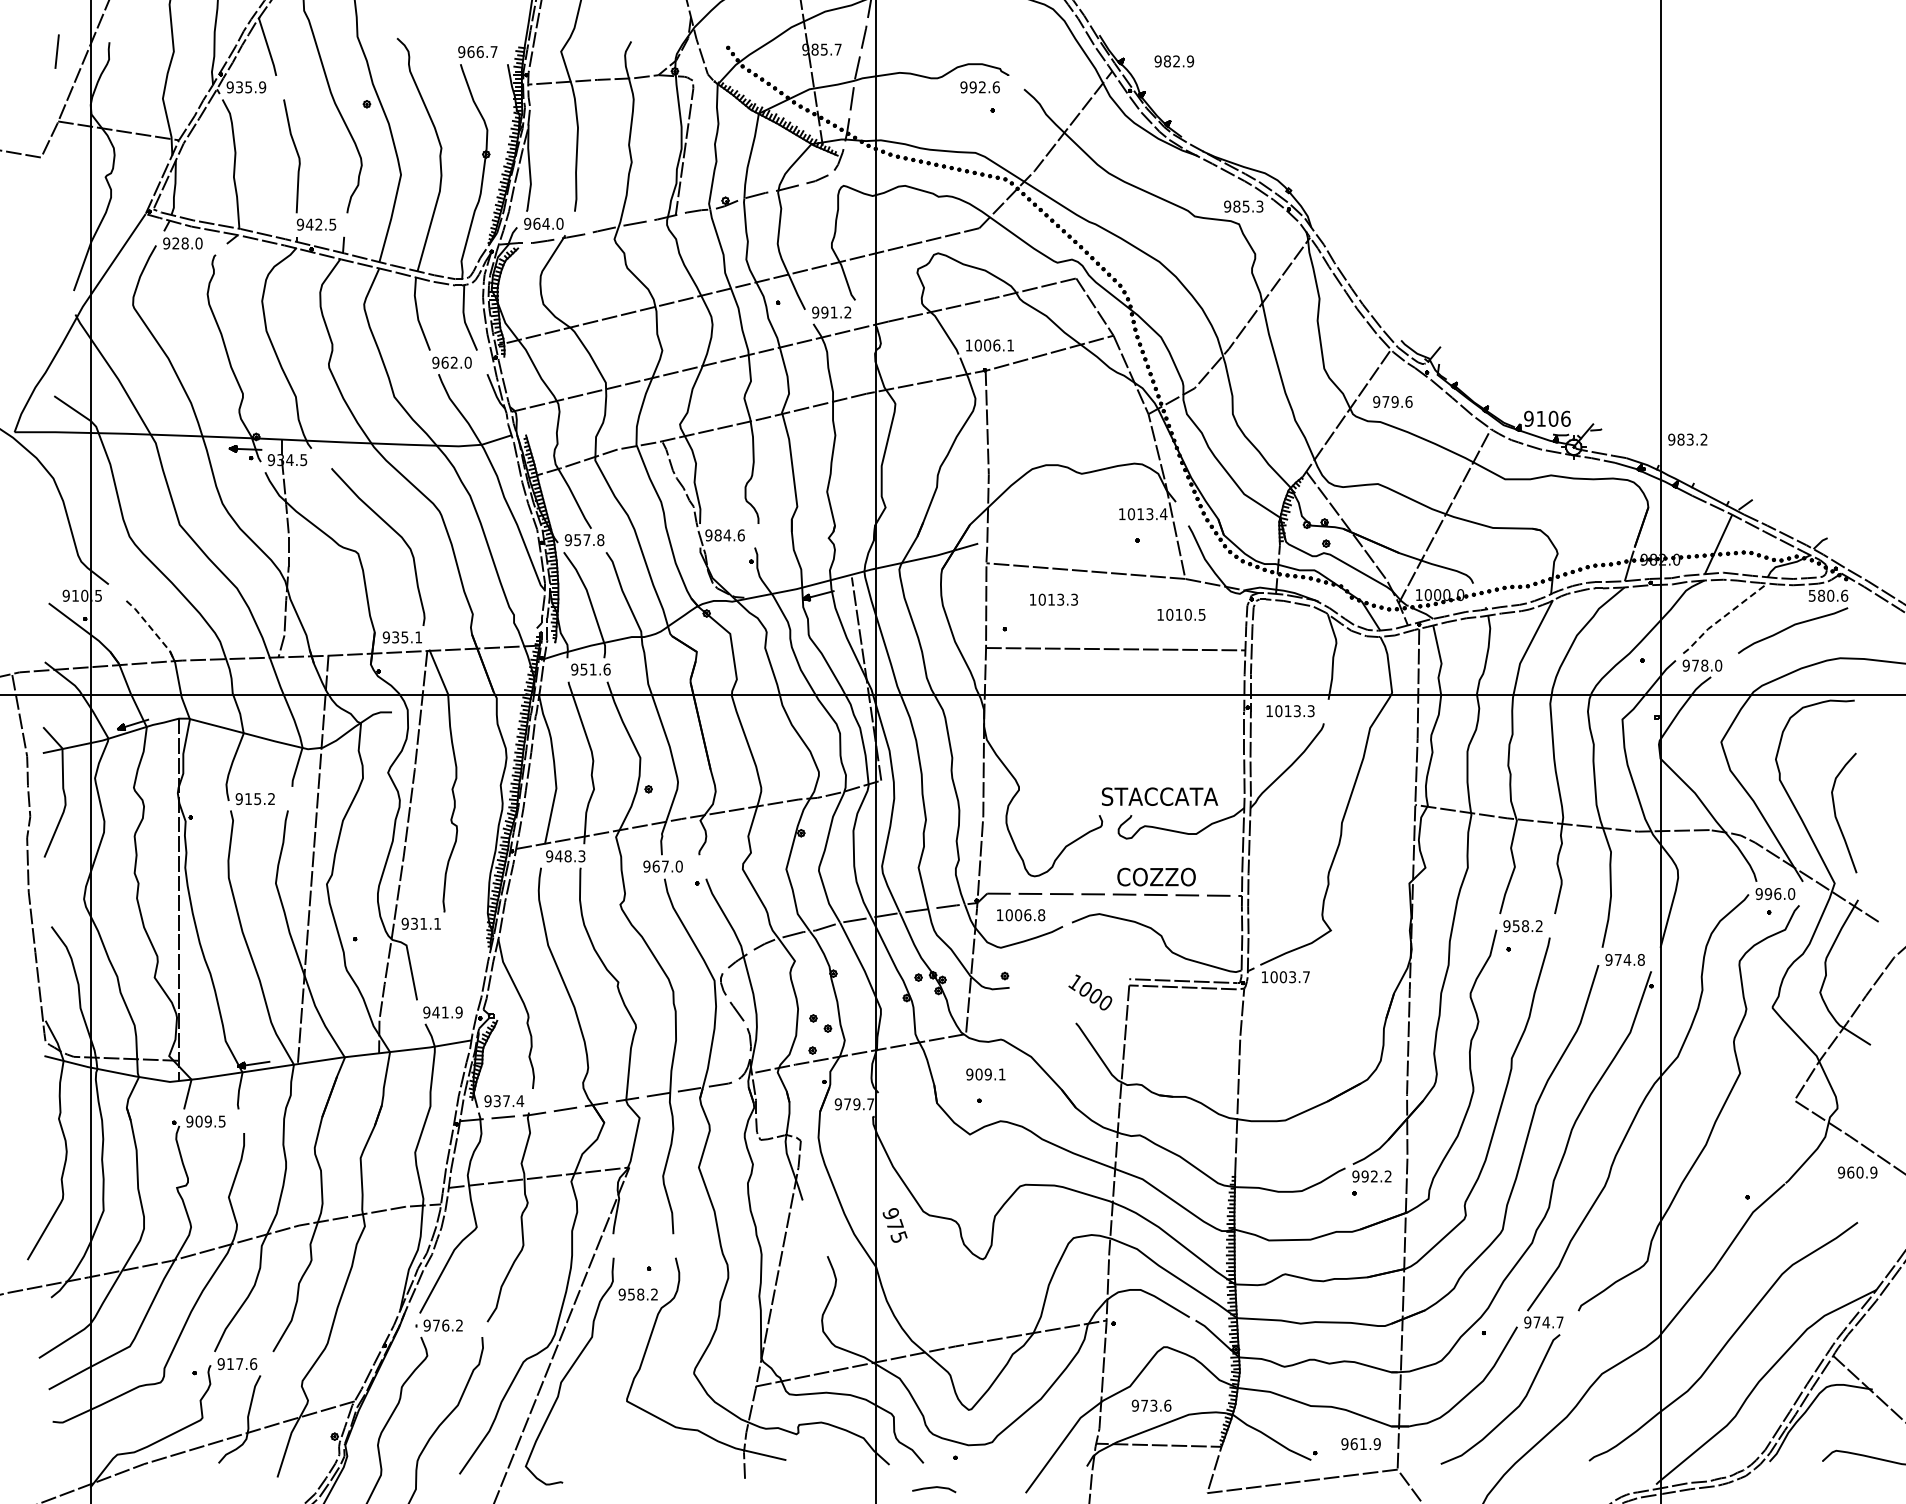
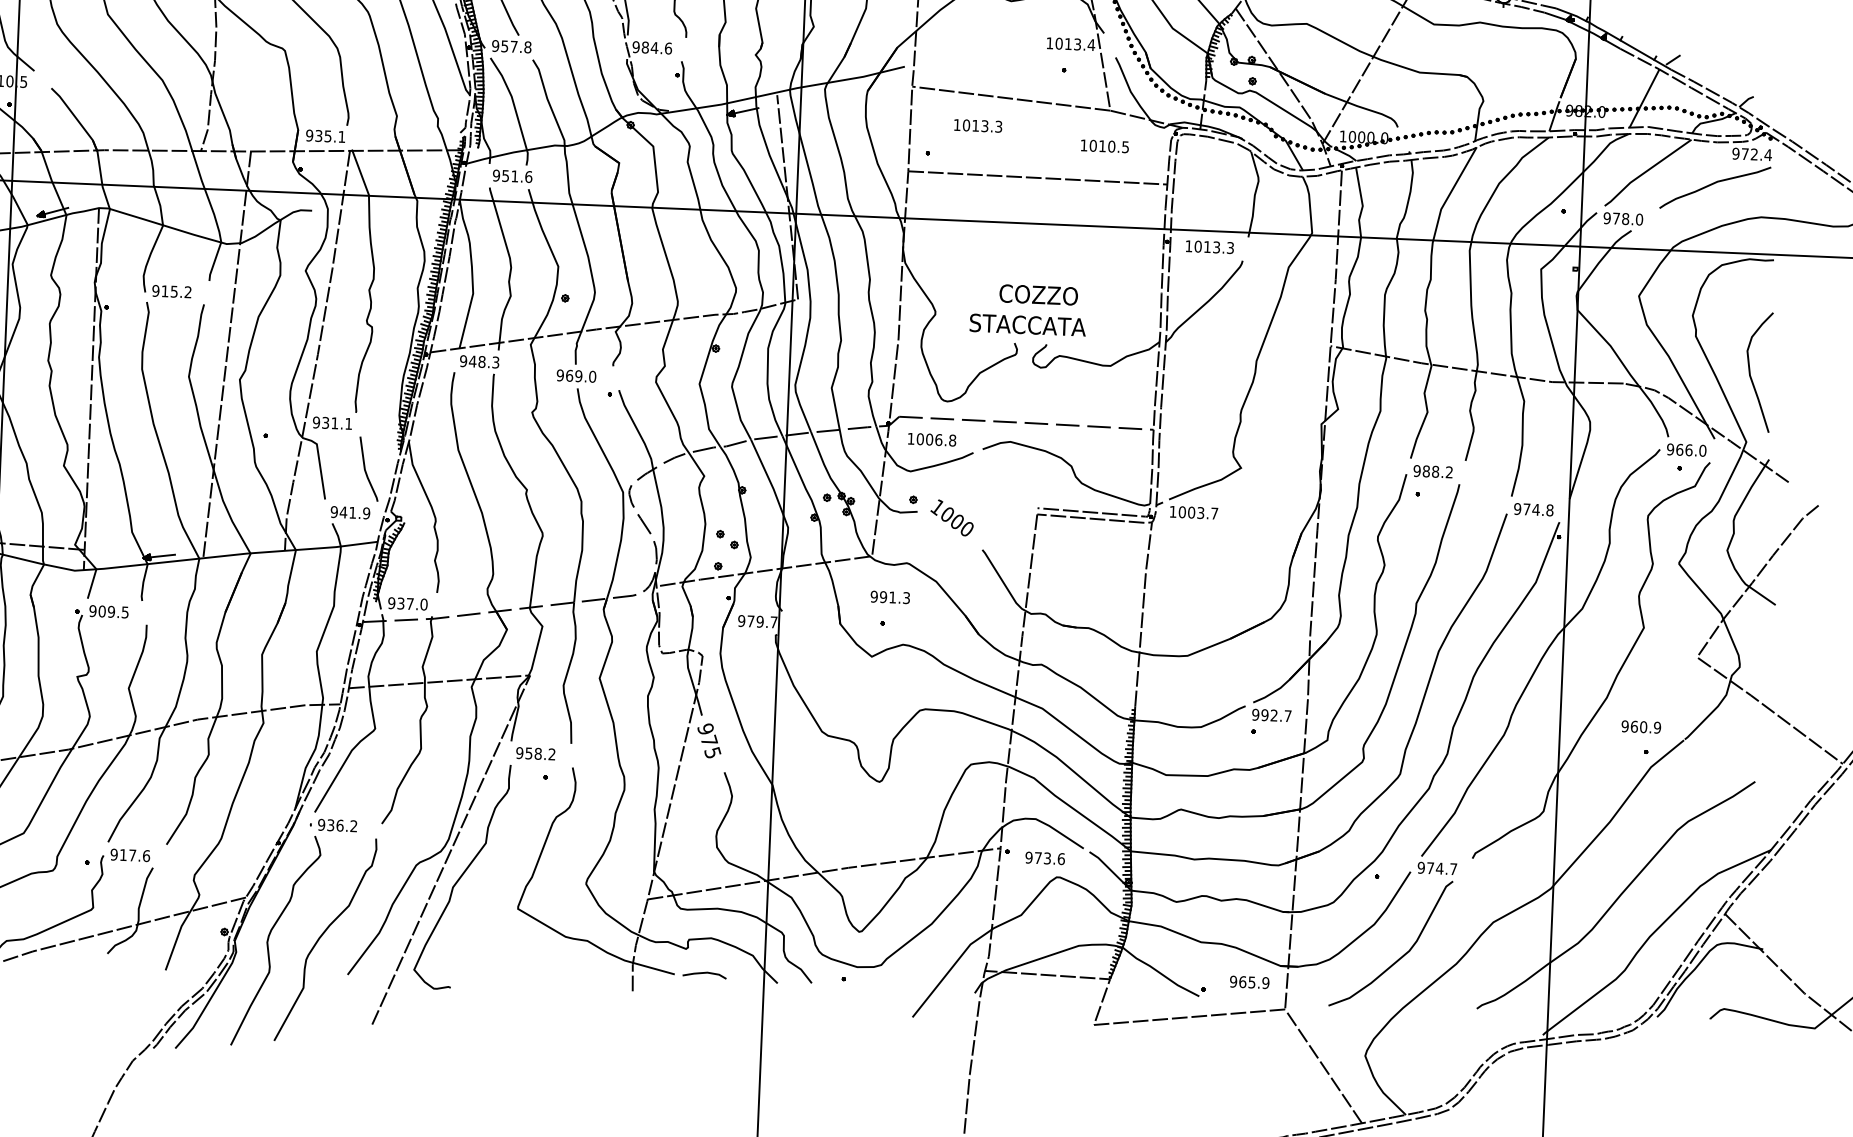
text: (1828, 595) -> (1752, 154), 580.6 -> 972.4
line: (1723, 617) -> (1646, 171), dashed -> solid
line: (152, 630) -> (76, 118), dashed -> solid
text: (1160, 796) -> (1028, 324), moved
text: (664, 866) -> (577, 376), 967.0 -> 969.0
text: (1156, 876) -> (1038, 294), moved
text: (1768, 894) -> (1679, 450), 996.0 -> 966.0
text: (1515, 926) -> (1425, 471), 958.2 -> 988.2
line: (457, 970) -> (366, 471), added
text: (1090, 992) -> (952, 517), moved
text: (990, 1074) -> (894, 597), 909.1 -> 991.3
text: (520, 1101) -> (424, 604), 937.4 -> 937.0
text: (1857, 1172) -> (1641, 726), moved
text: (1387, 1176) -> (1287, 716), 992.2 -> 992.7
text: (894, 1225) -> (708, 740), moved
text: (637, 1294) -> (535, 753), moved
text: (436, 1325) -> (330, 825), 976.2 -> 936.2
text: (1151, 1405) -> (1045, 858), moved
text: (1363, 1444) -> (1252, 982), 961.9 -> 965.9
line: (934, 1488) -> (704, 973), moved

